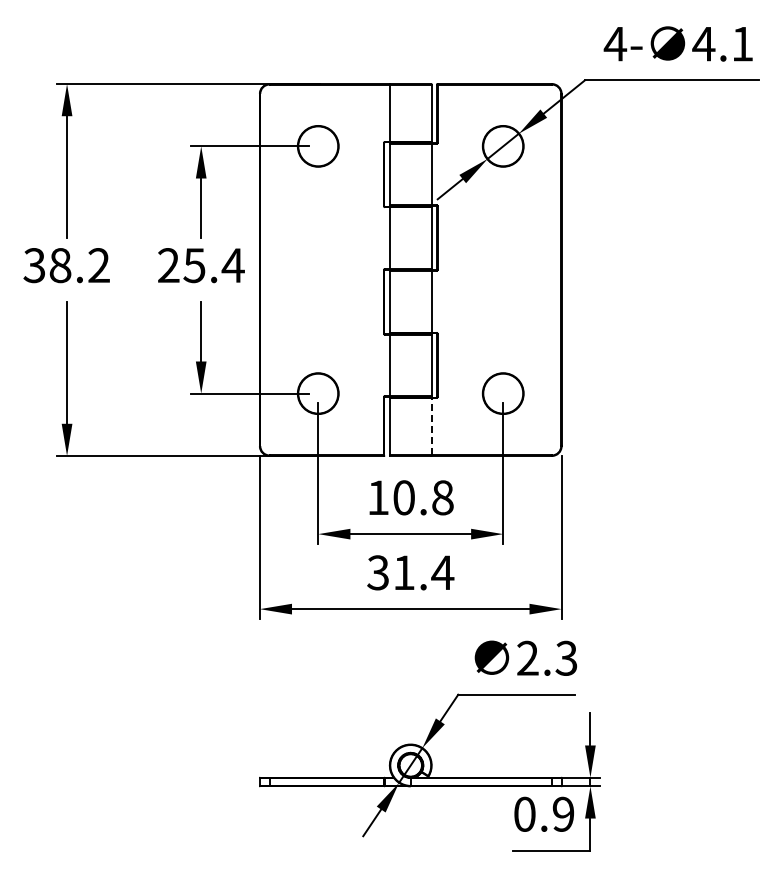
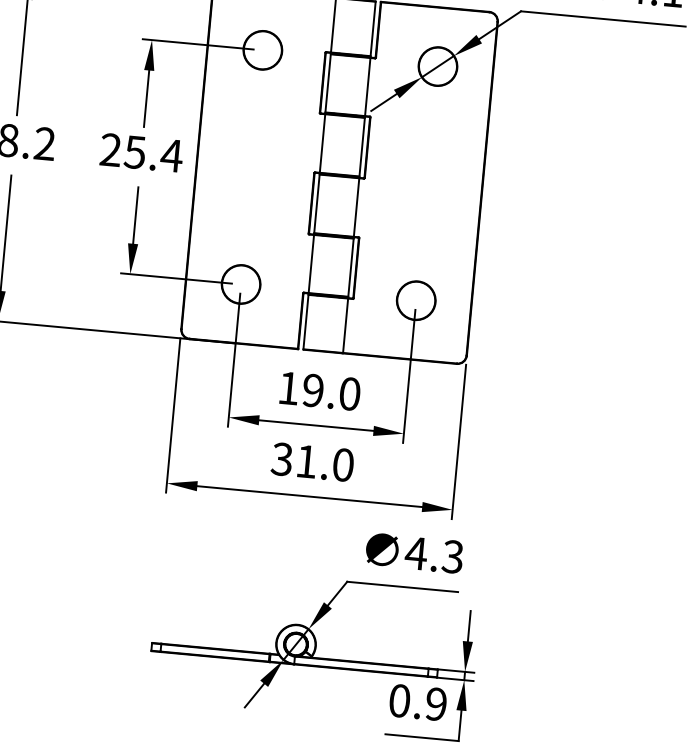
line: (431, 426) -> (345, 325), dashed -> solid
text: (423, 497) -> (331, 392), 10.8 -> 19.0
text: (442, 572) -> (343, 464), 31.4 -> 31.0
text: (527, 657) -> (416, 552), 2.3 -> 4.3

